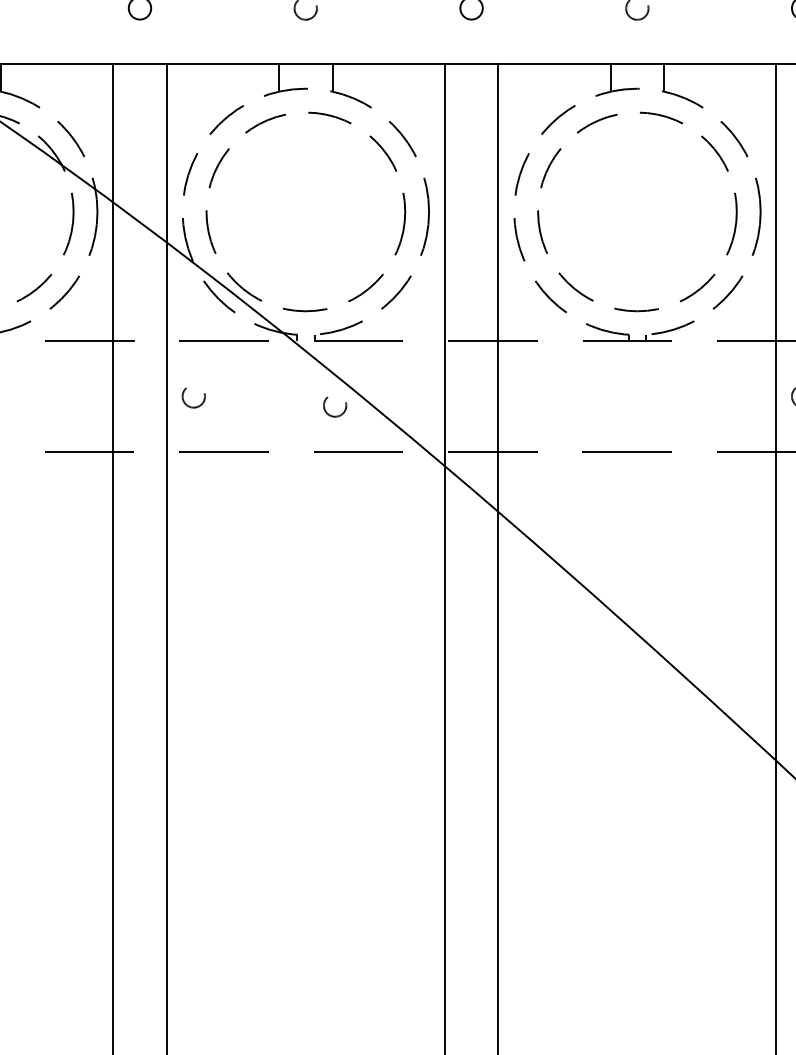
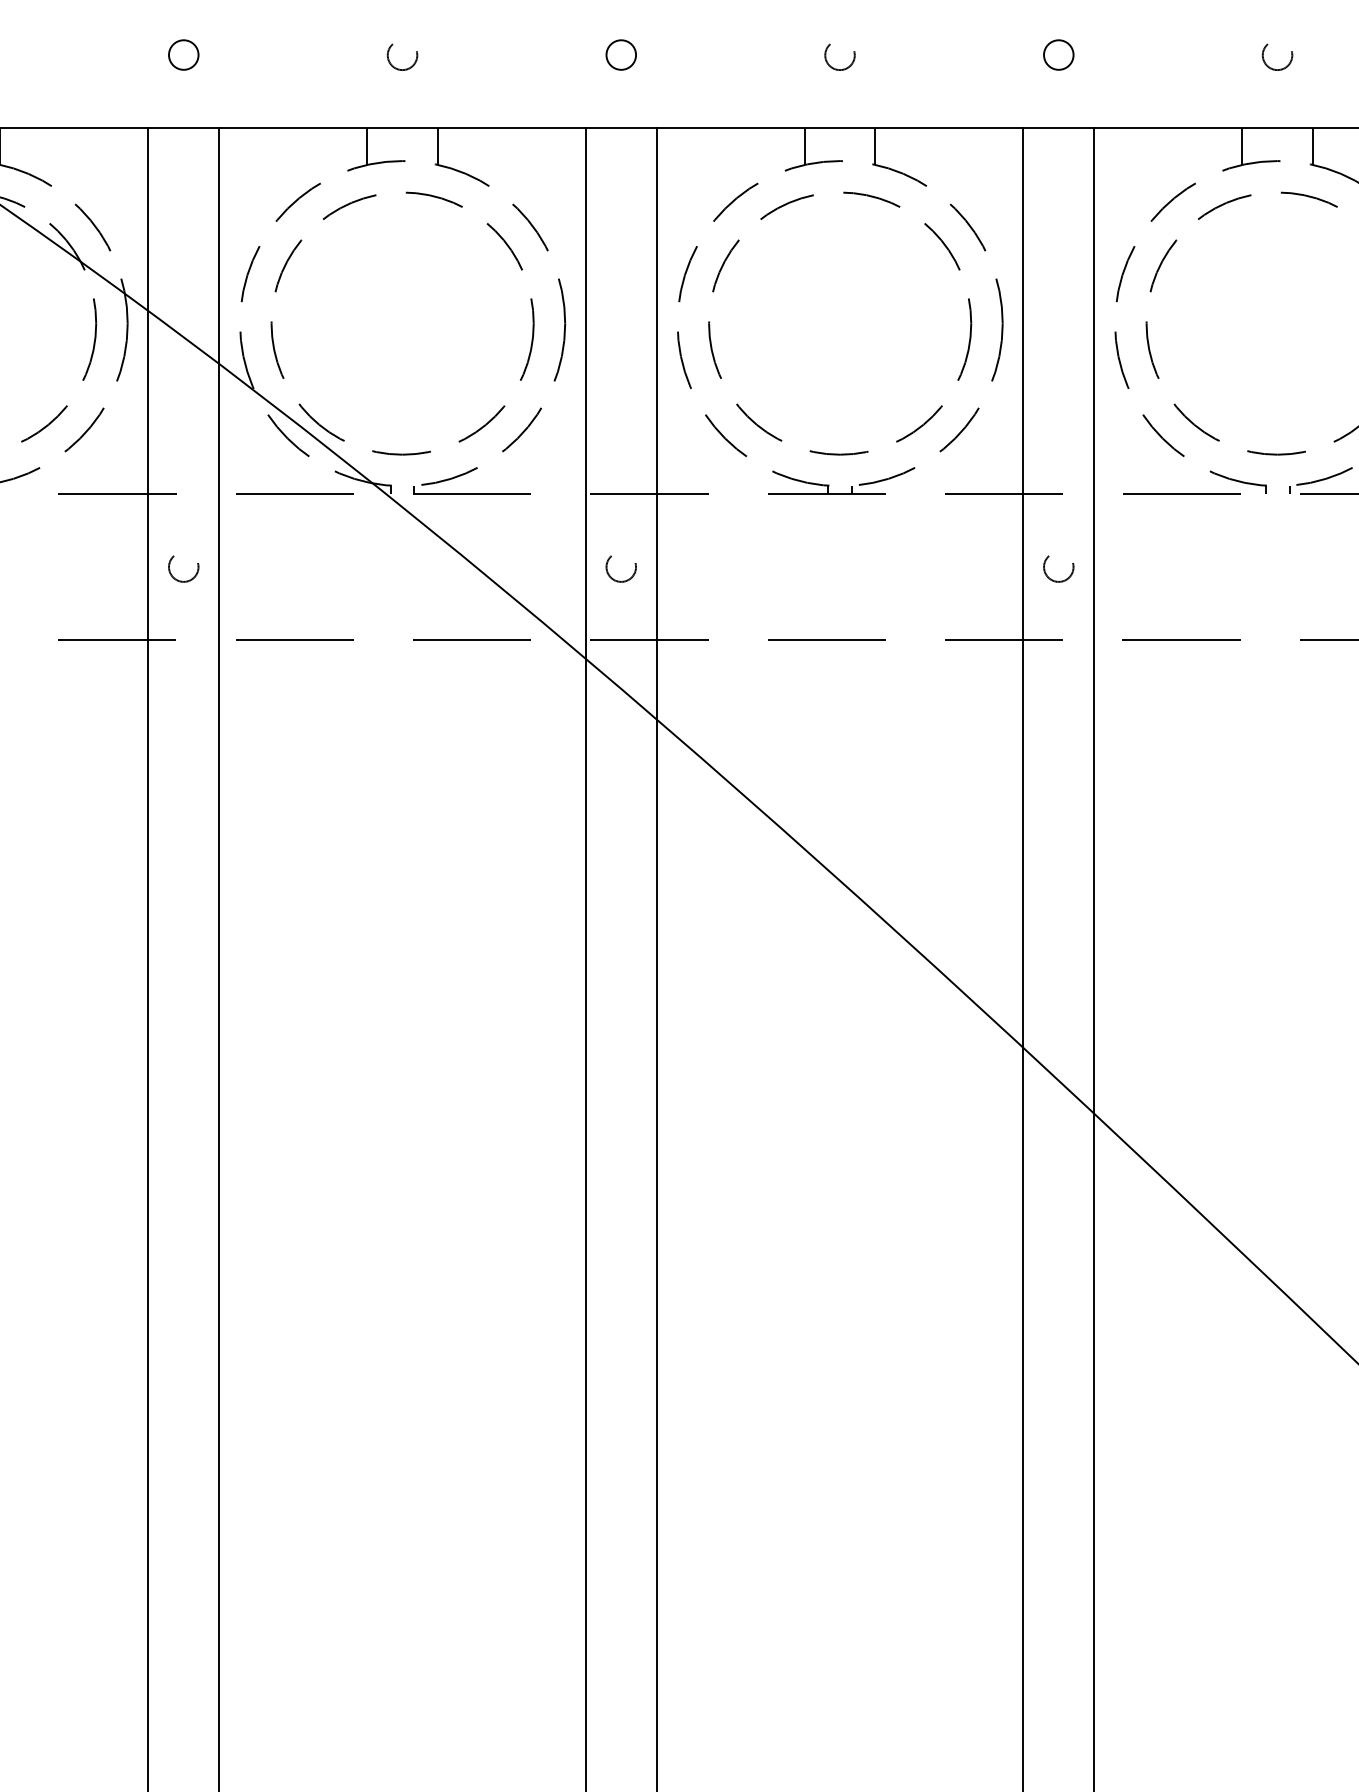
circle: (193, 397) -> (183, 568), moved
circle: (334, 406) -> (620, 568), moved

